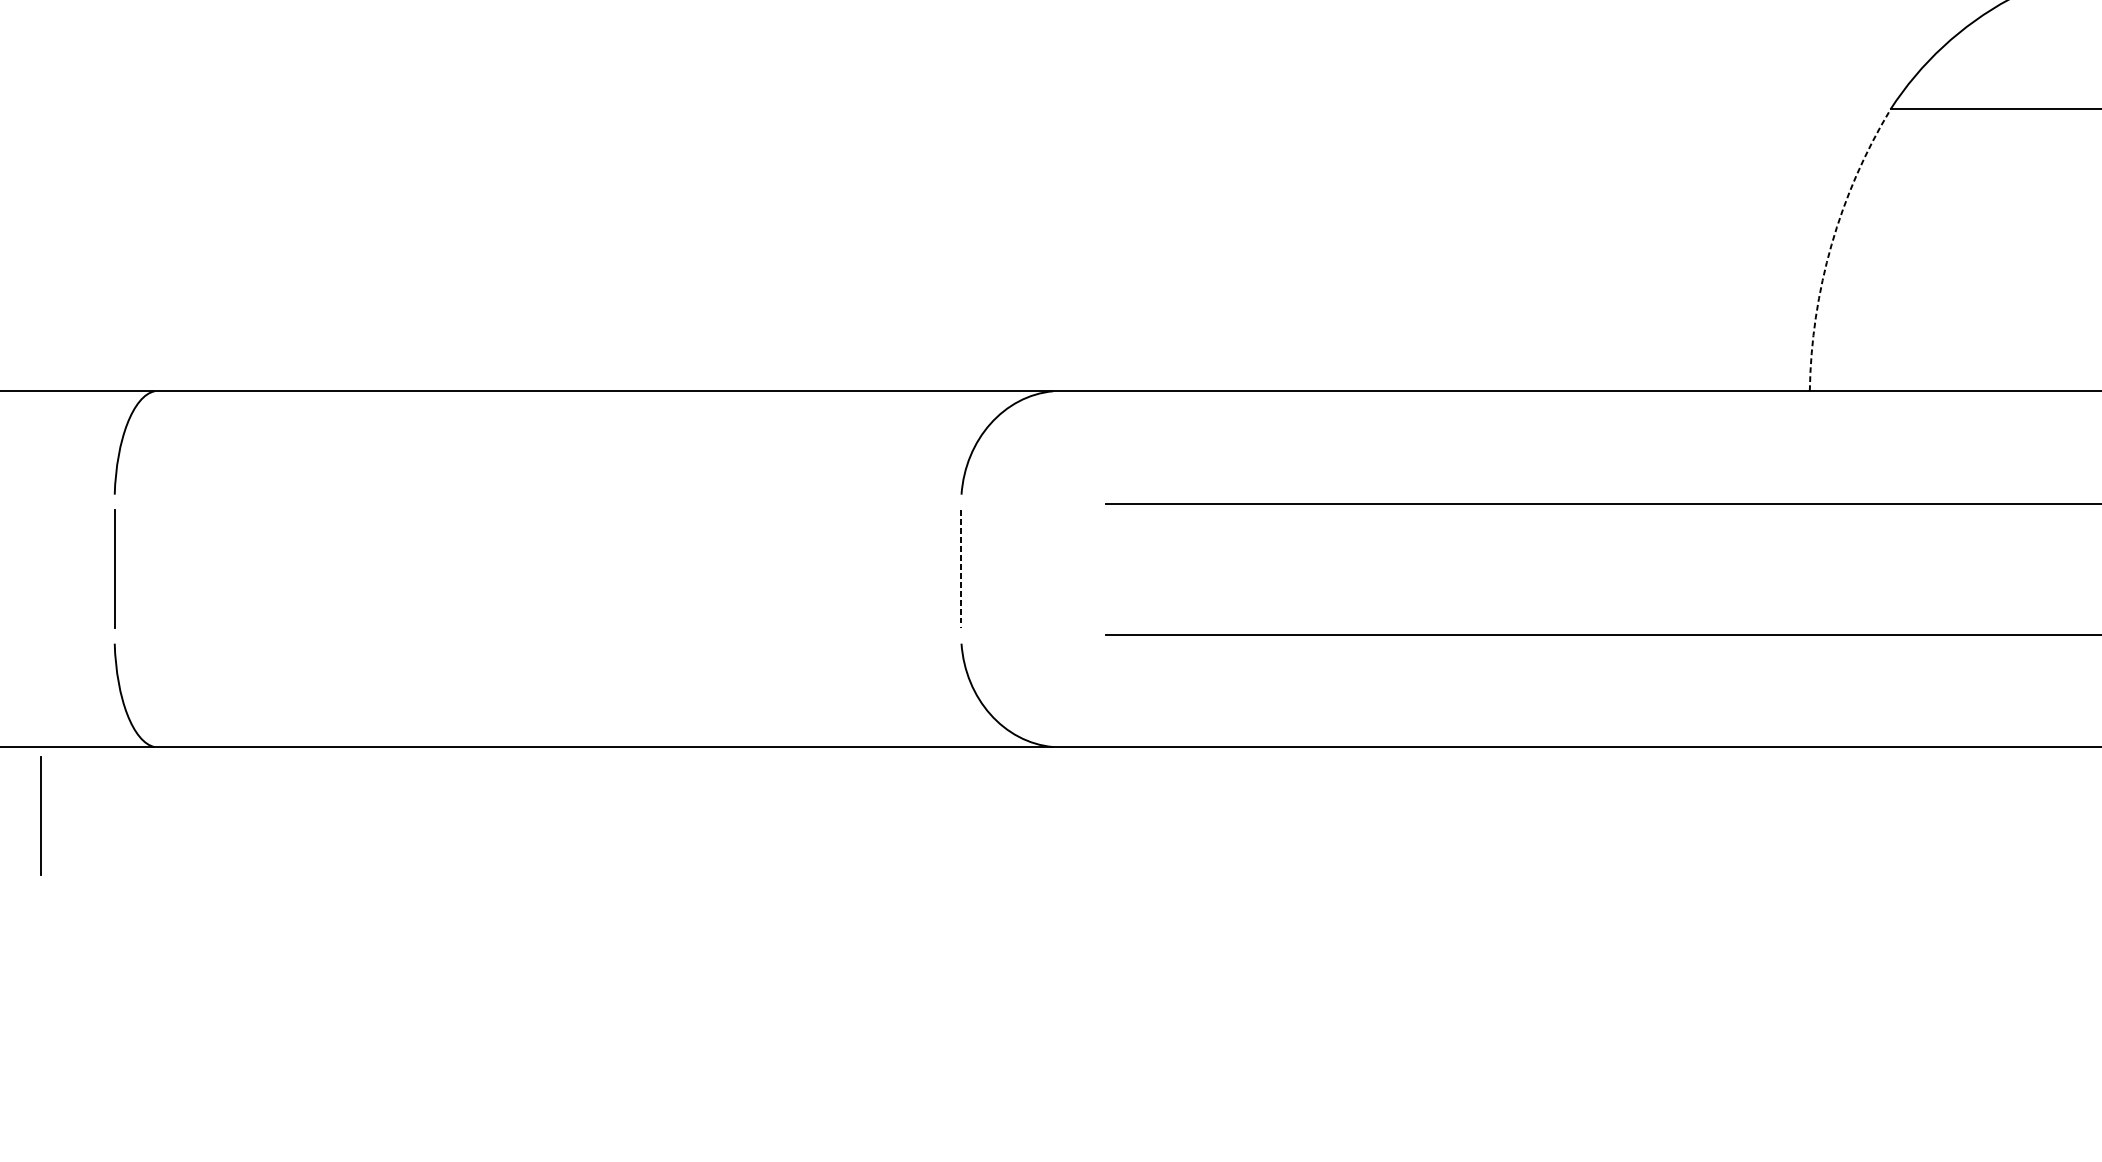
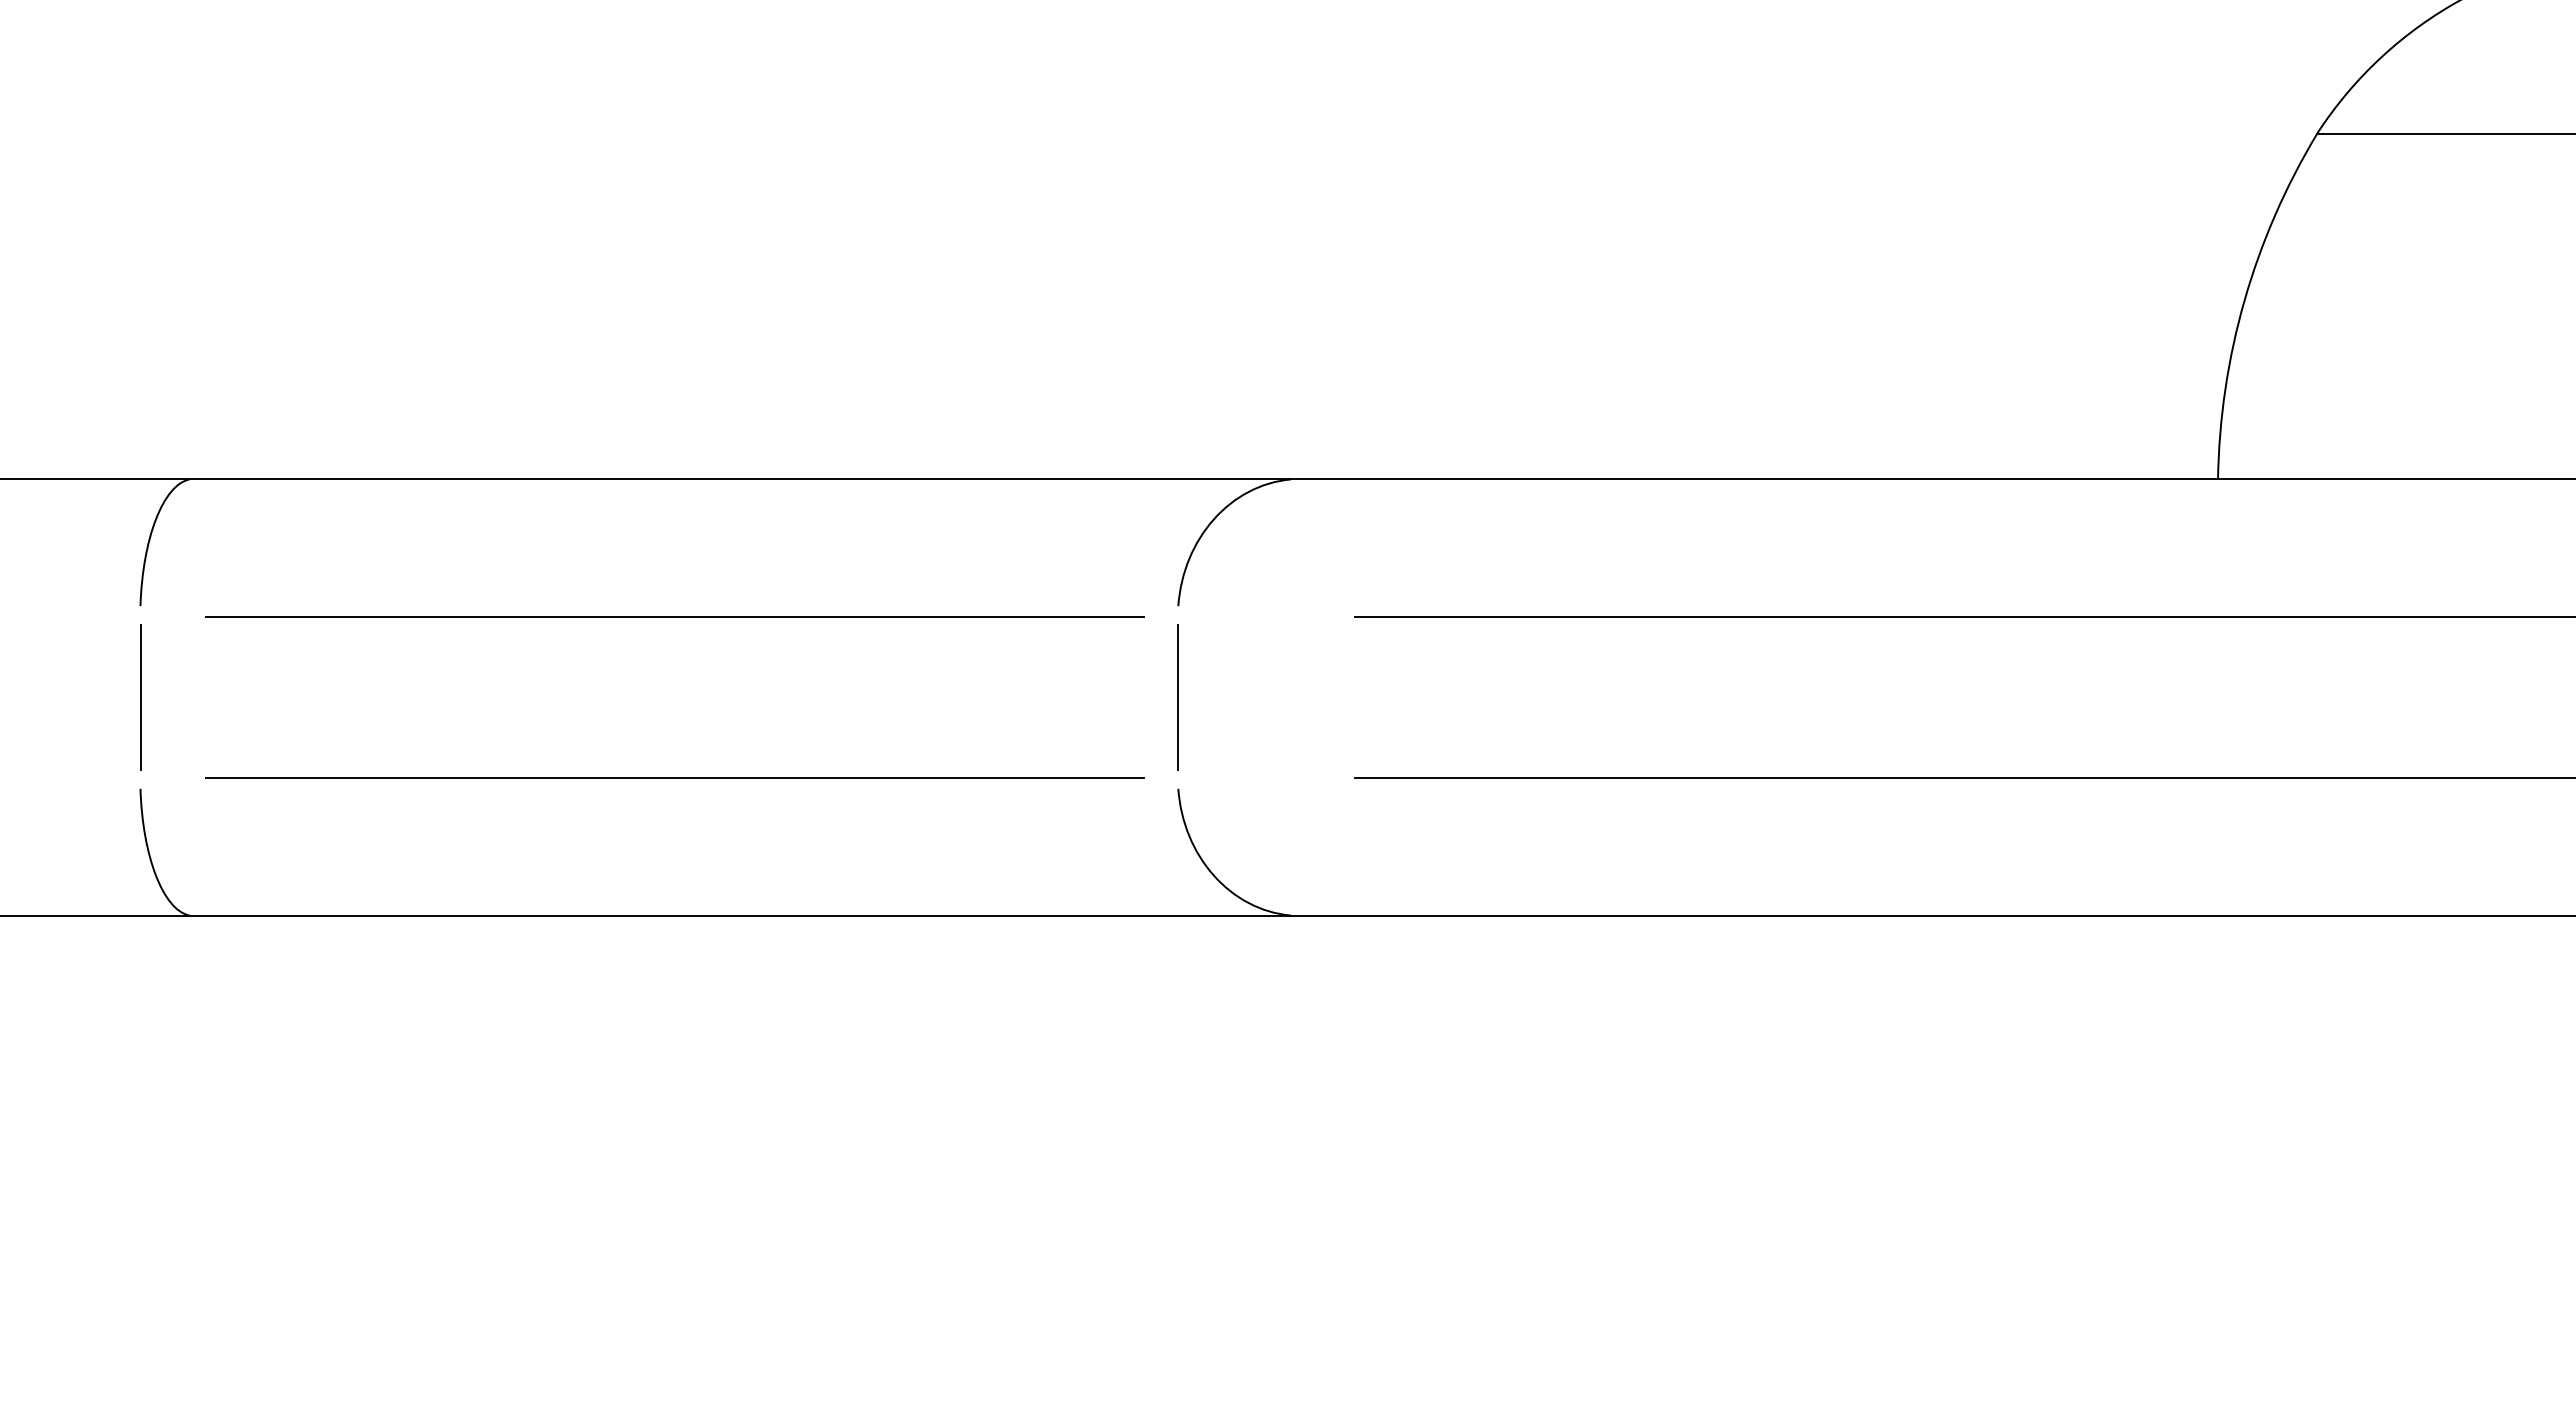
arc: (1831, 245) -> (2244, 300), dashed -> solid
line: (550, 503) -> (674, 617), added
line: (960, 569) -> (1177, 698), dashed -> solid
line: (550, 634) -> (674, 777), added
line: (41, 816) -> (50, 1000), removed

